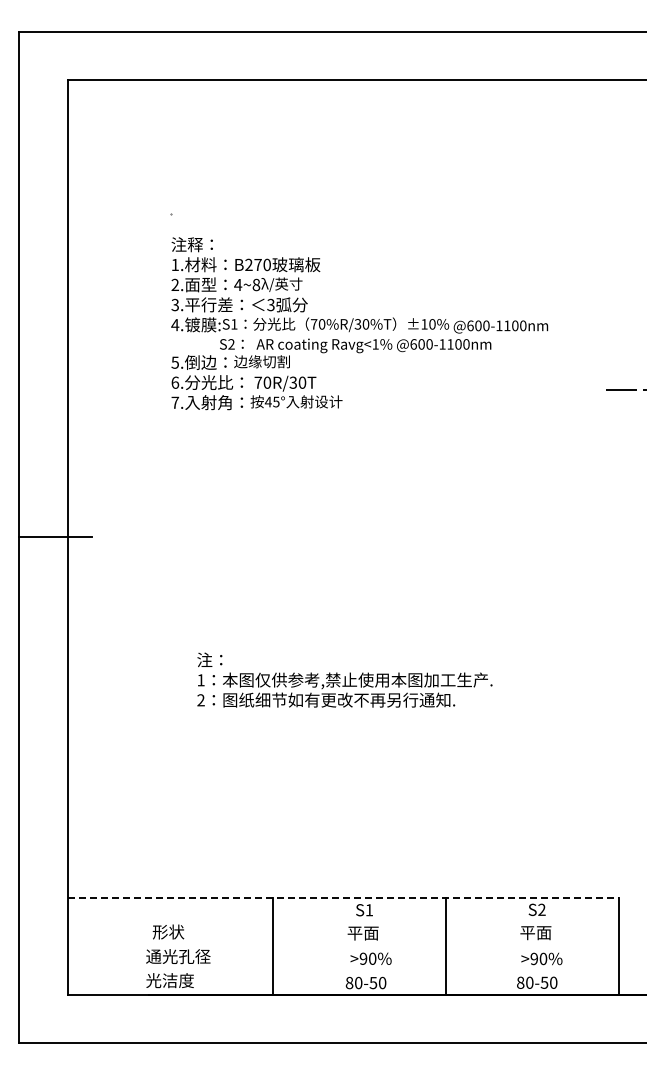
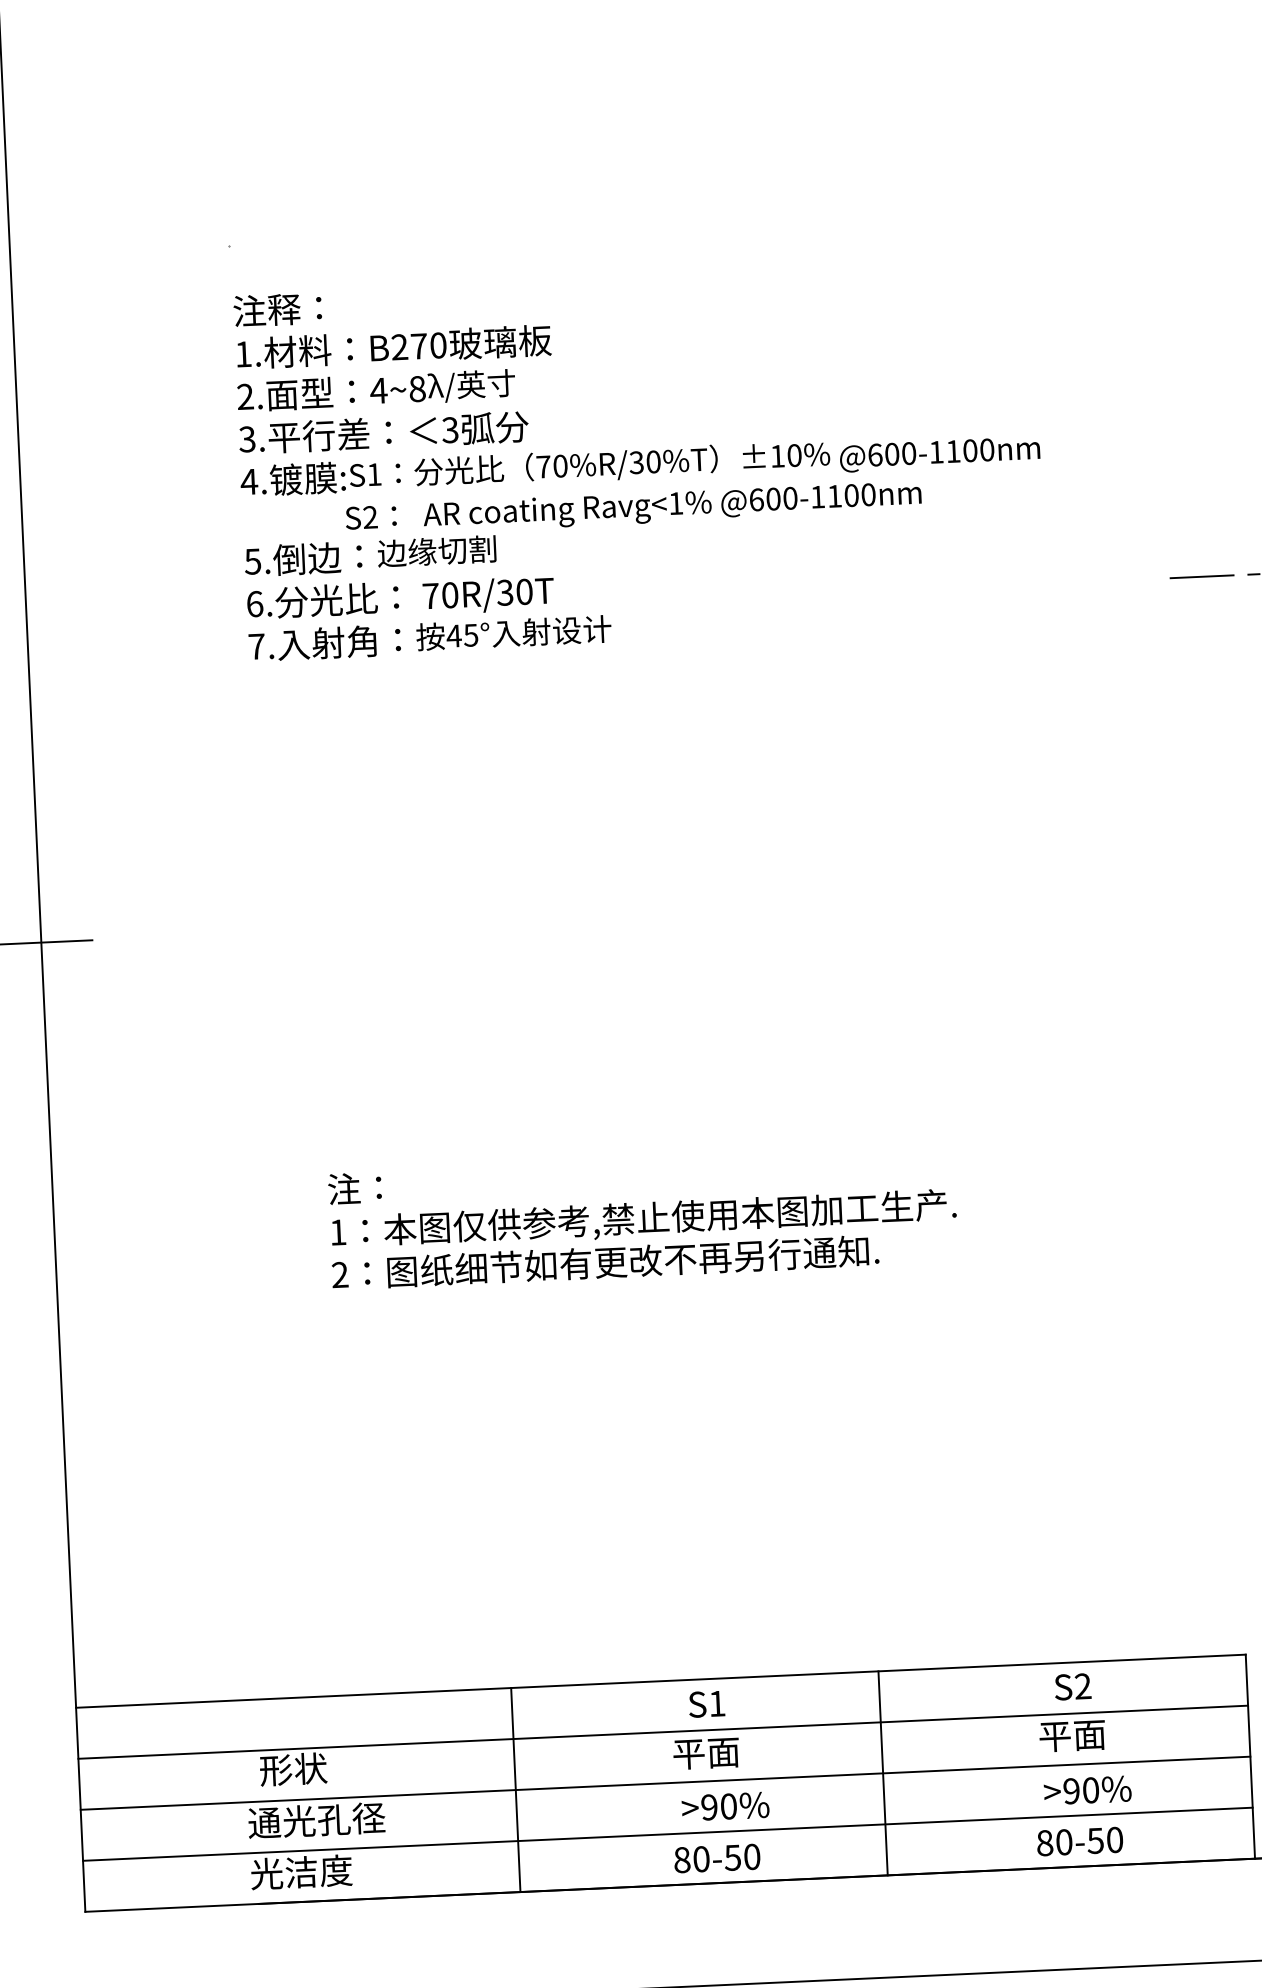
line: (343, 898) -> (661, 1681), dashed -> solid
line: (343, 922) -> (663, 1732), added
line: (343, 946) -> (665, 1783), added
line: (343, 970) -> (668, 1834), added

